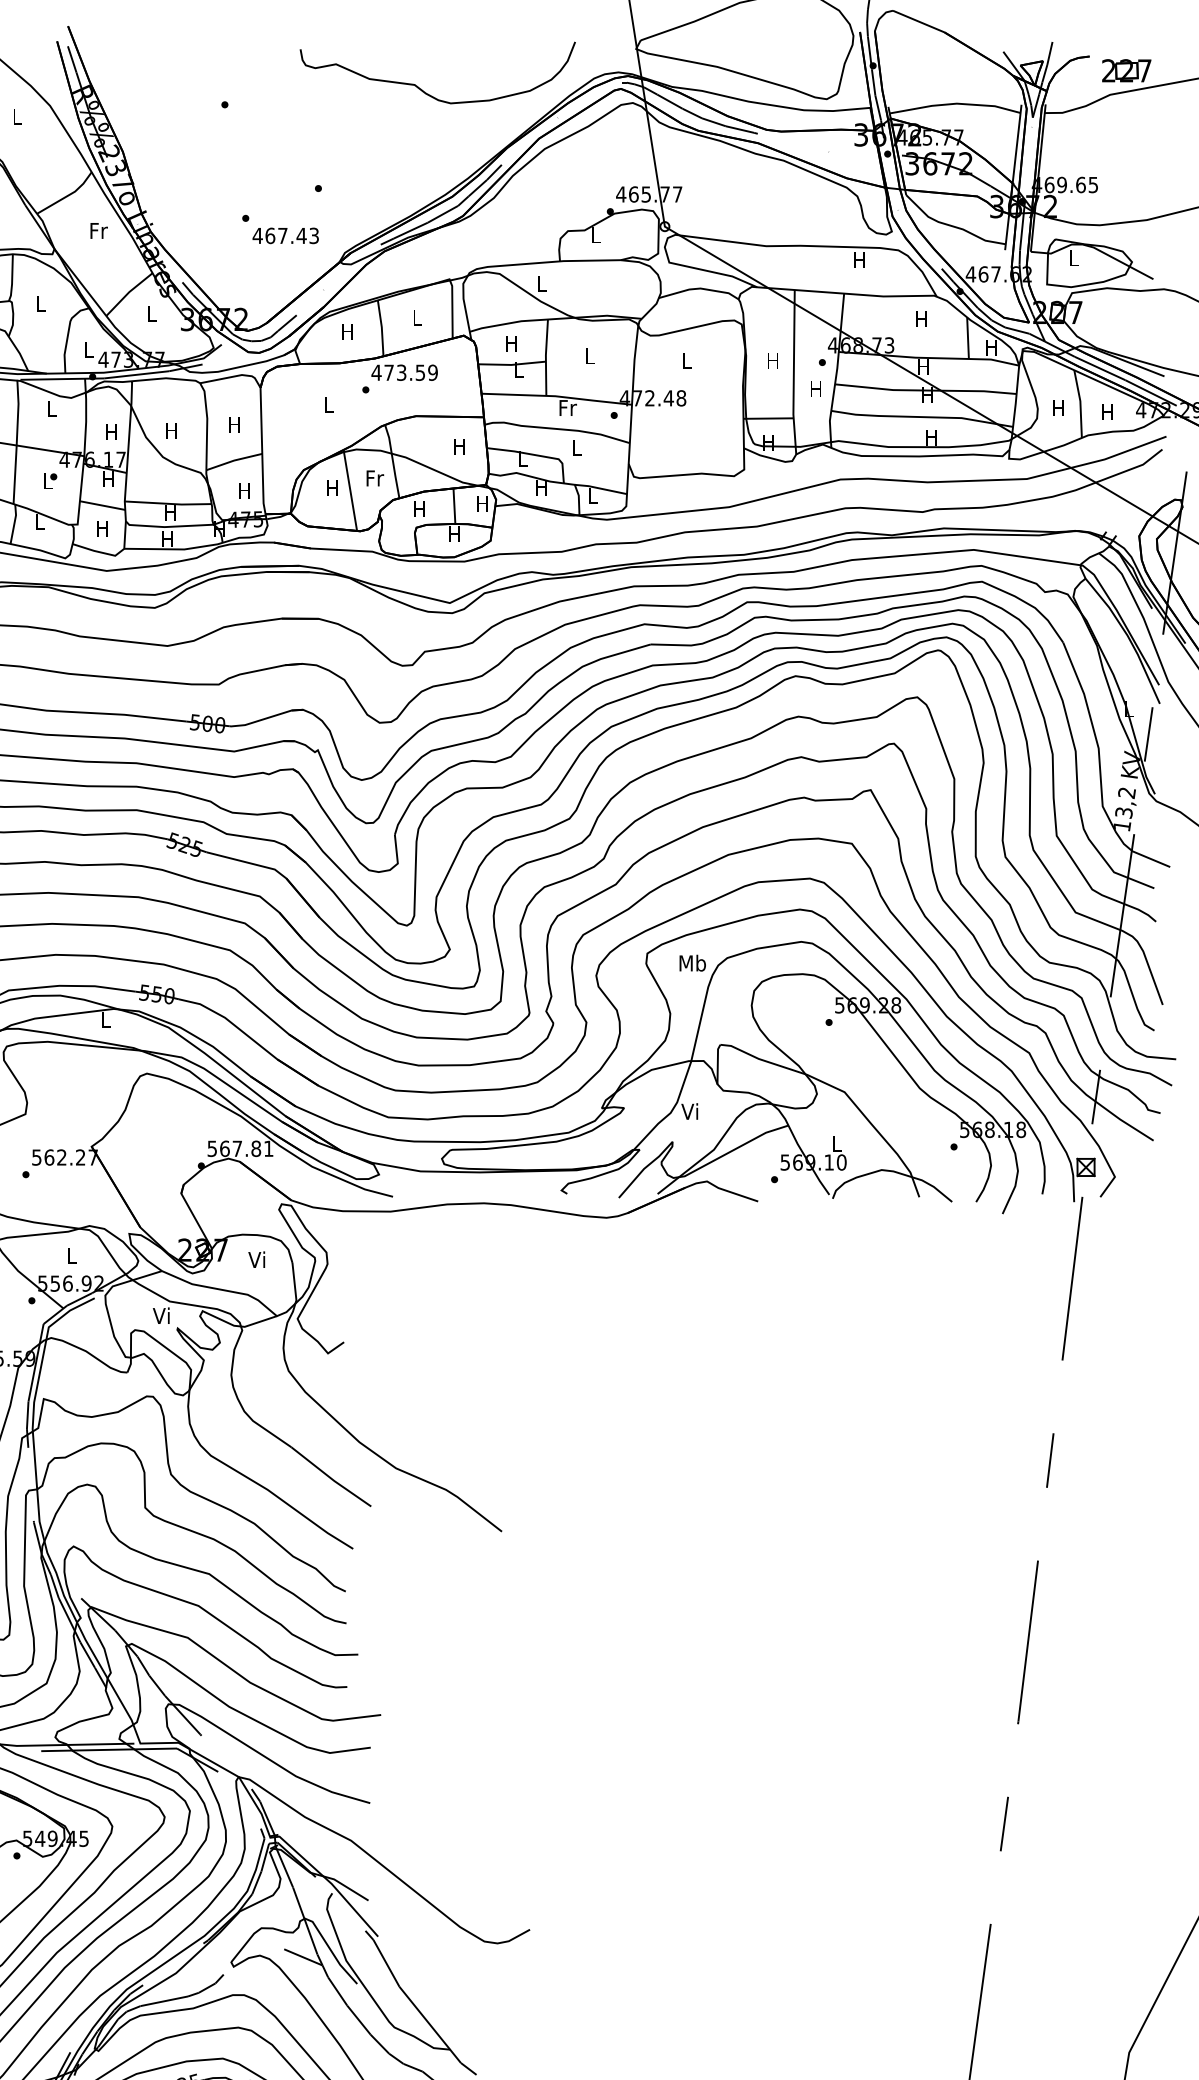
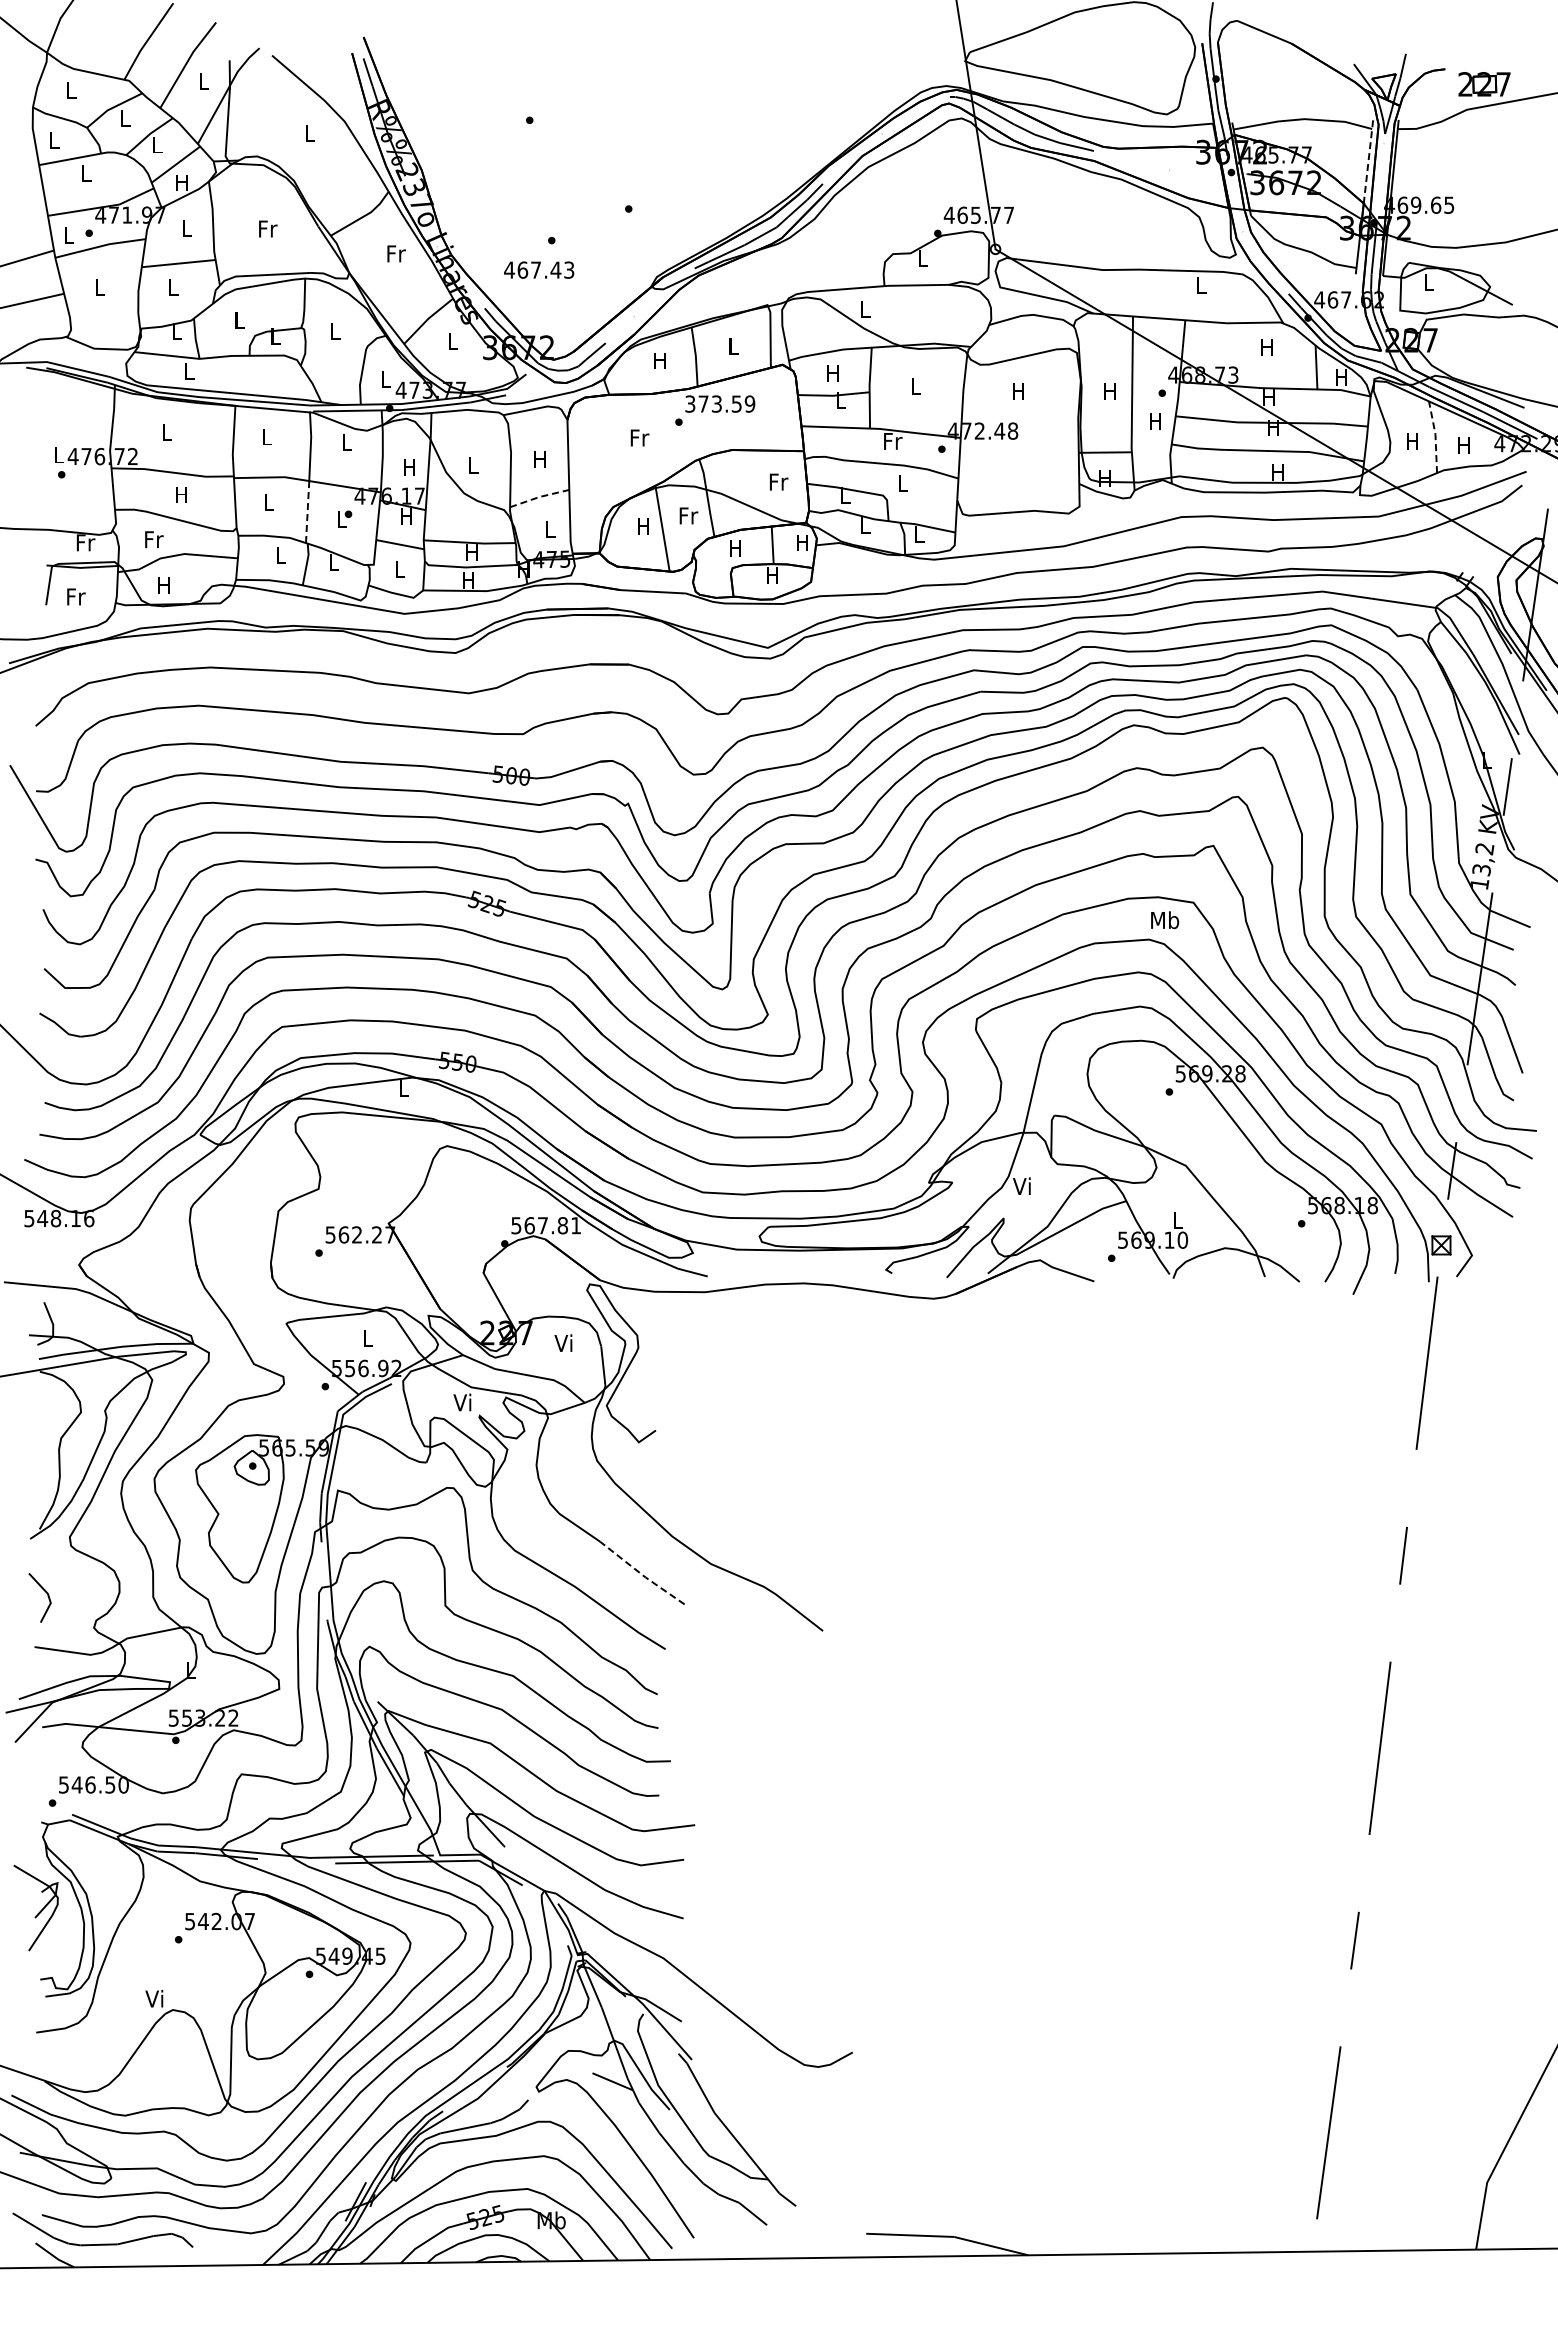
curve: (423, 89) -> (739, 104), removed
line: (1017, 143) -> (1368, 161), solid -> dashed
text: (286, 235) -> (539, 269), moved
text: (858, 260) -> (1200, 285), H -> L
text: (686, 360) -> (1018, 391), L -> H
text: (375, 372) -> (689, 403), 473.59 -> 373.59
line: (1080, 403) -> (1435, 436), solid -> dashed
text: (328, 404) -> (639, 437), L -> Fr
text: (170, 430) -> (472, 465), H -> L
text: (459, 445) -> (778, 481), H -> Fr
line: (234, 461) -> (539, 497), solid -> dashed
line: (15, 475) -> (307, 512), solid -> dashed
text: (541, 487) -> (864, 525), H -> L
text: (243, 491) -> (549, 529), H -> L
text: (101, 529) -> (399, 569), H -> L
text: (693, 963) -> (1165, 920), moved
line: (330, 1478) -> (641, 1574), solid -> dashed

